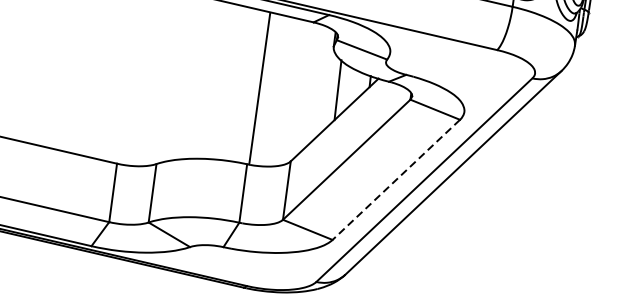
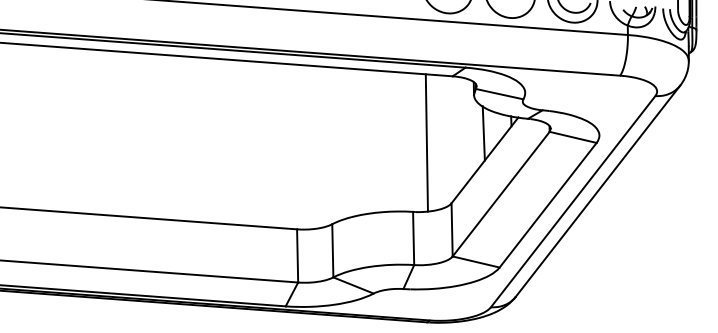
line: (259, 88) -> (426, 142), moved
line: (396, 180) -> (548, 205), dashed -> solid

